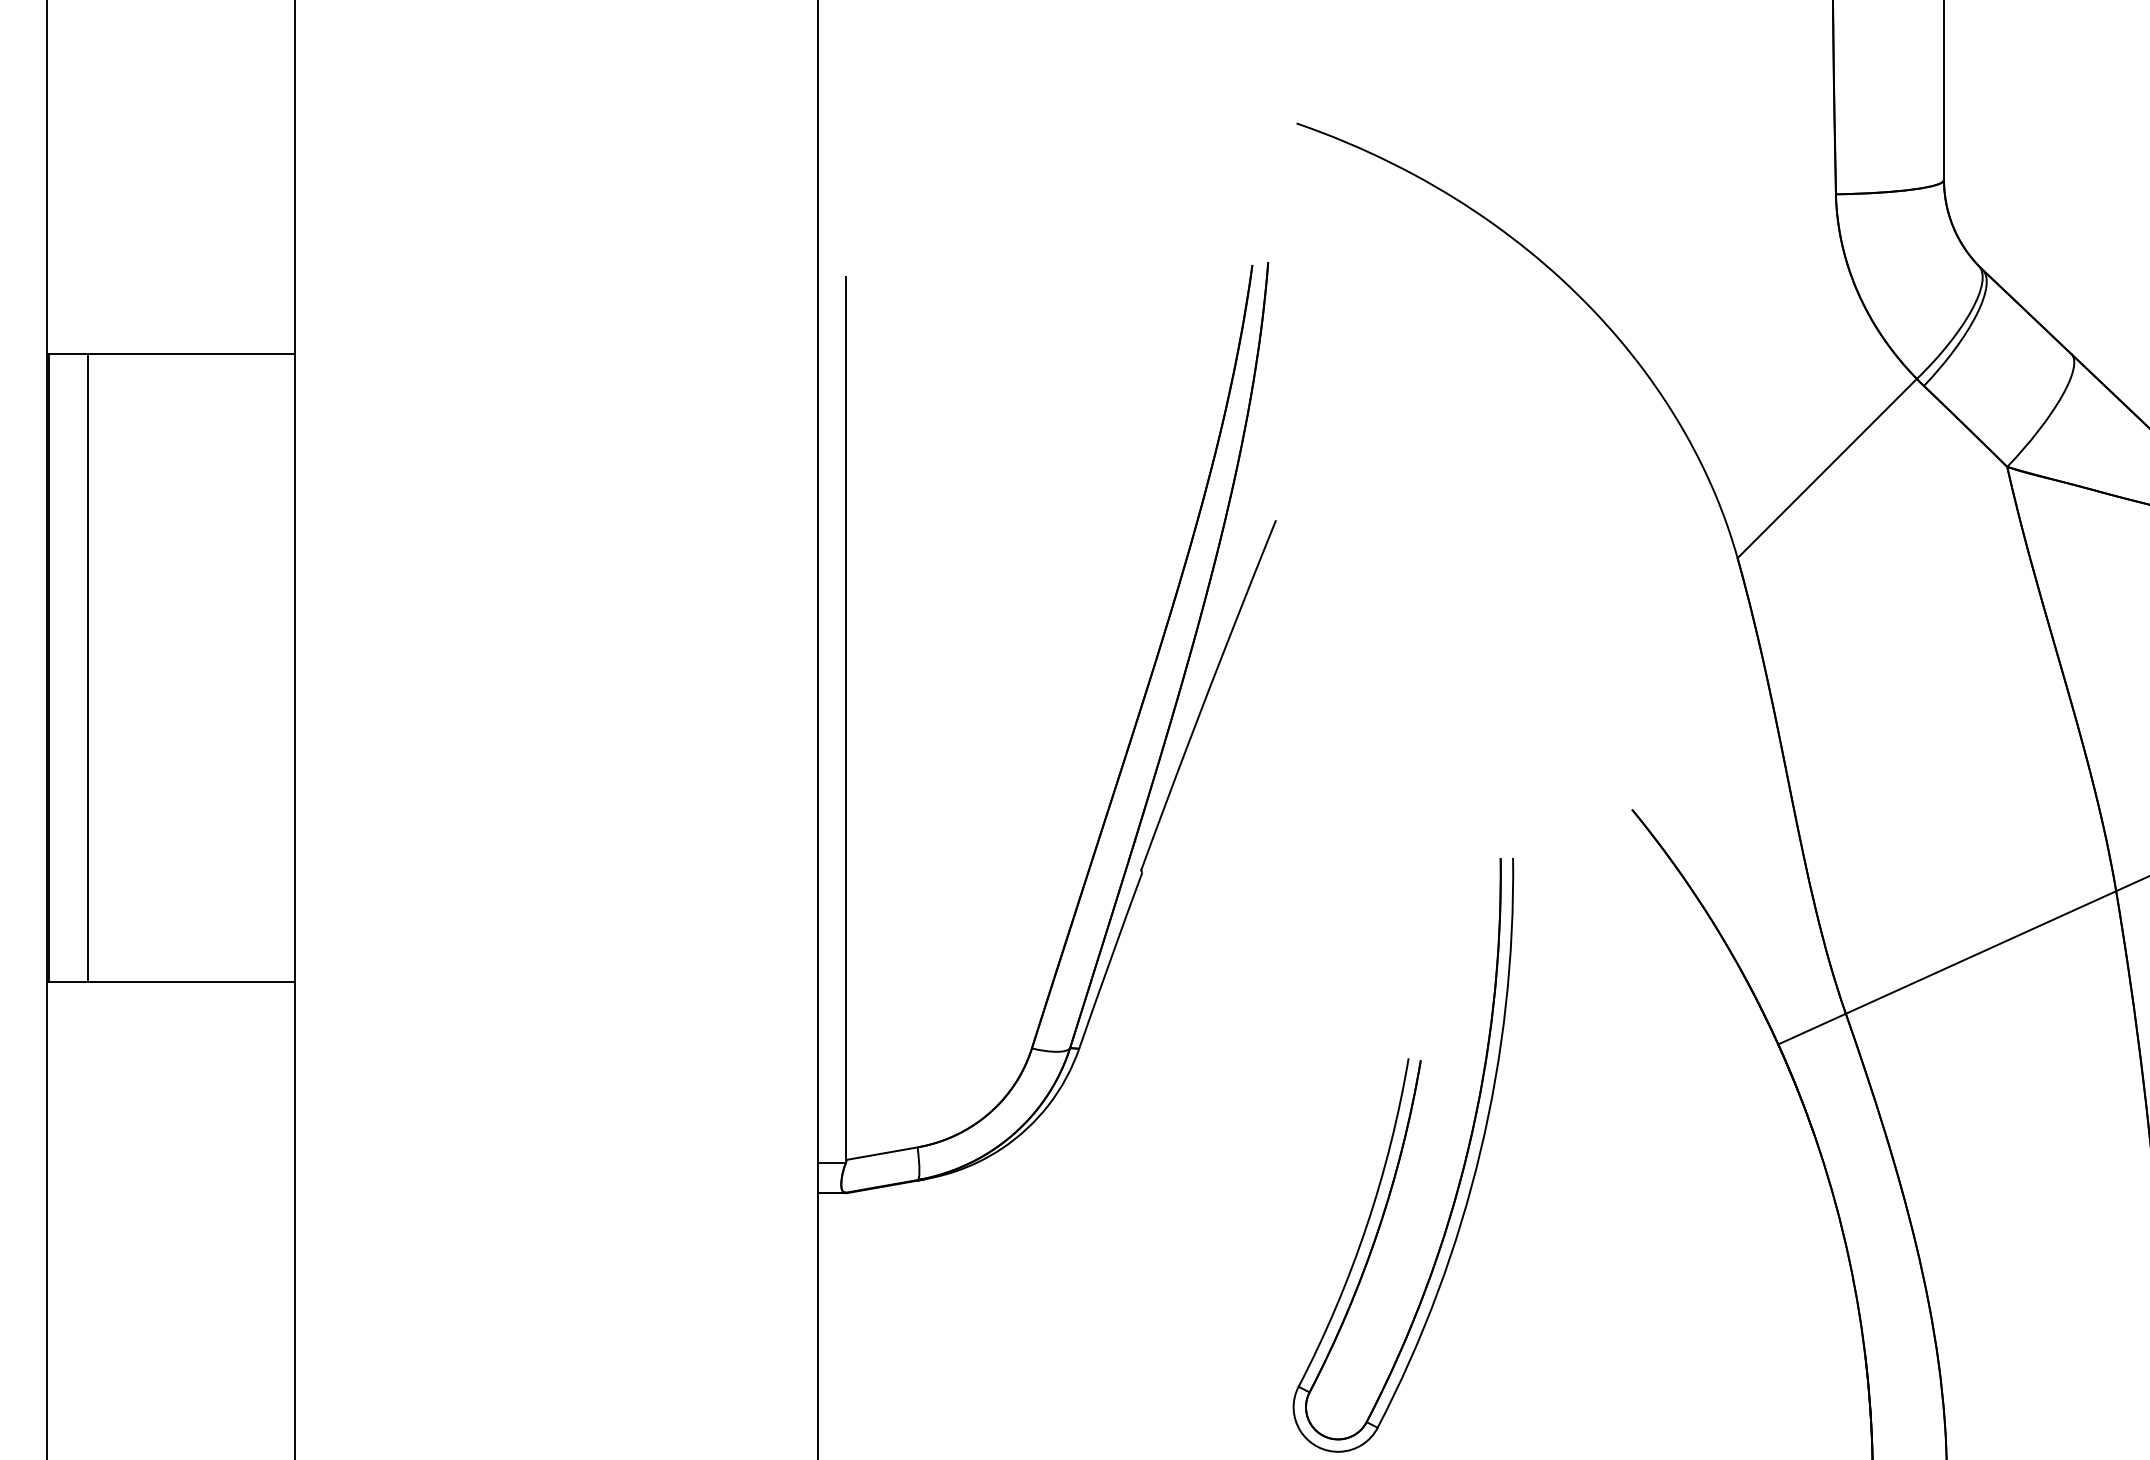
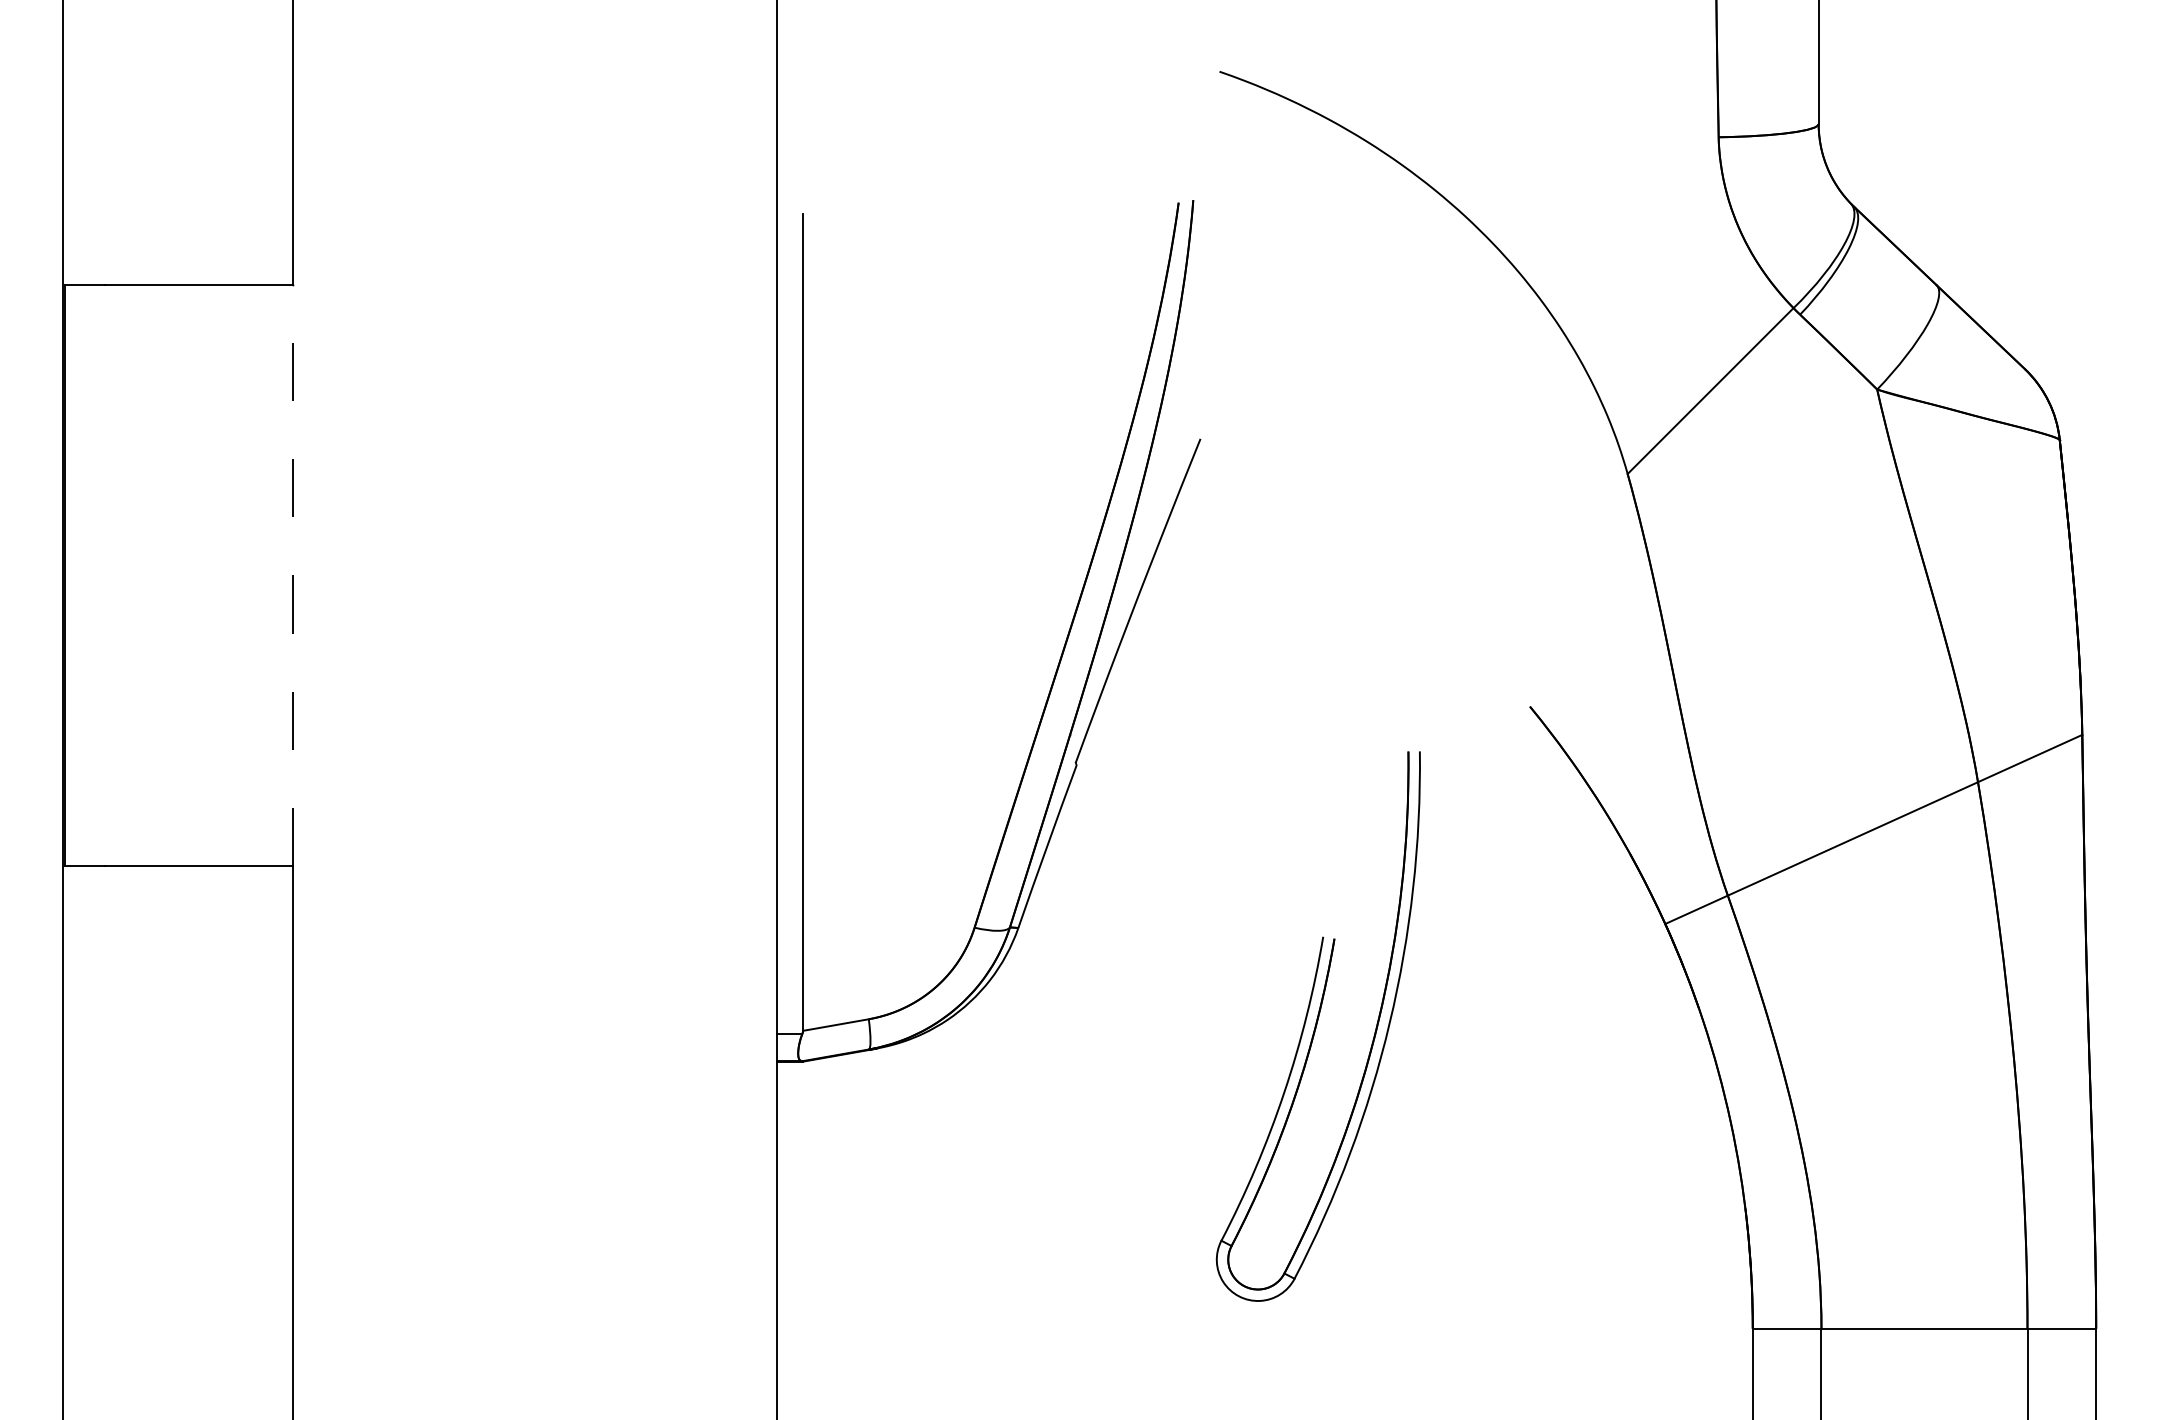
line: (87, 667) -> (100, 575), removed
line: (294, 667) -> (292, 575), solid -> dashed

